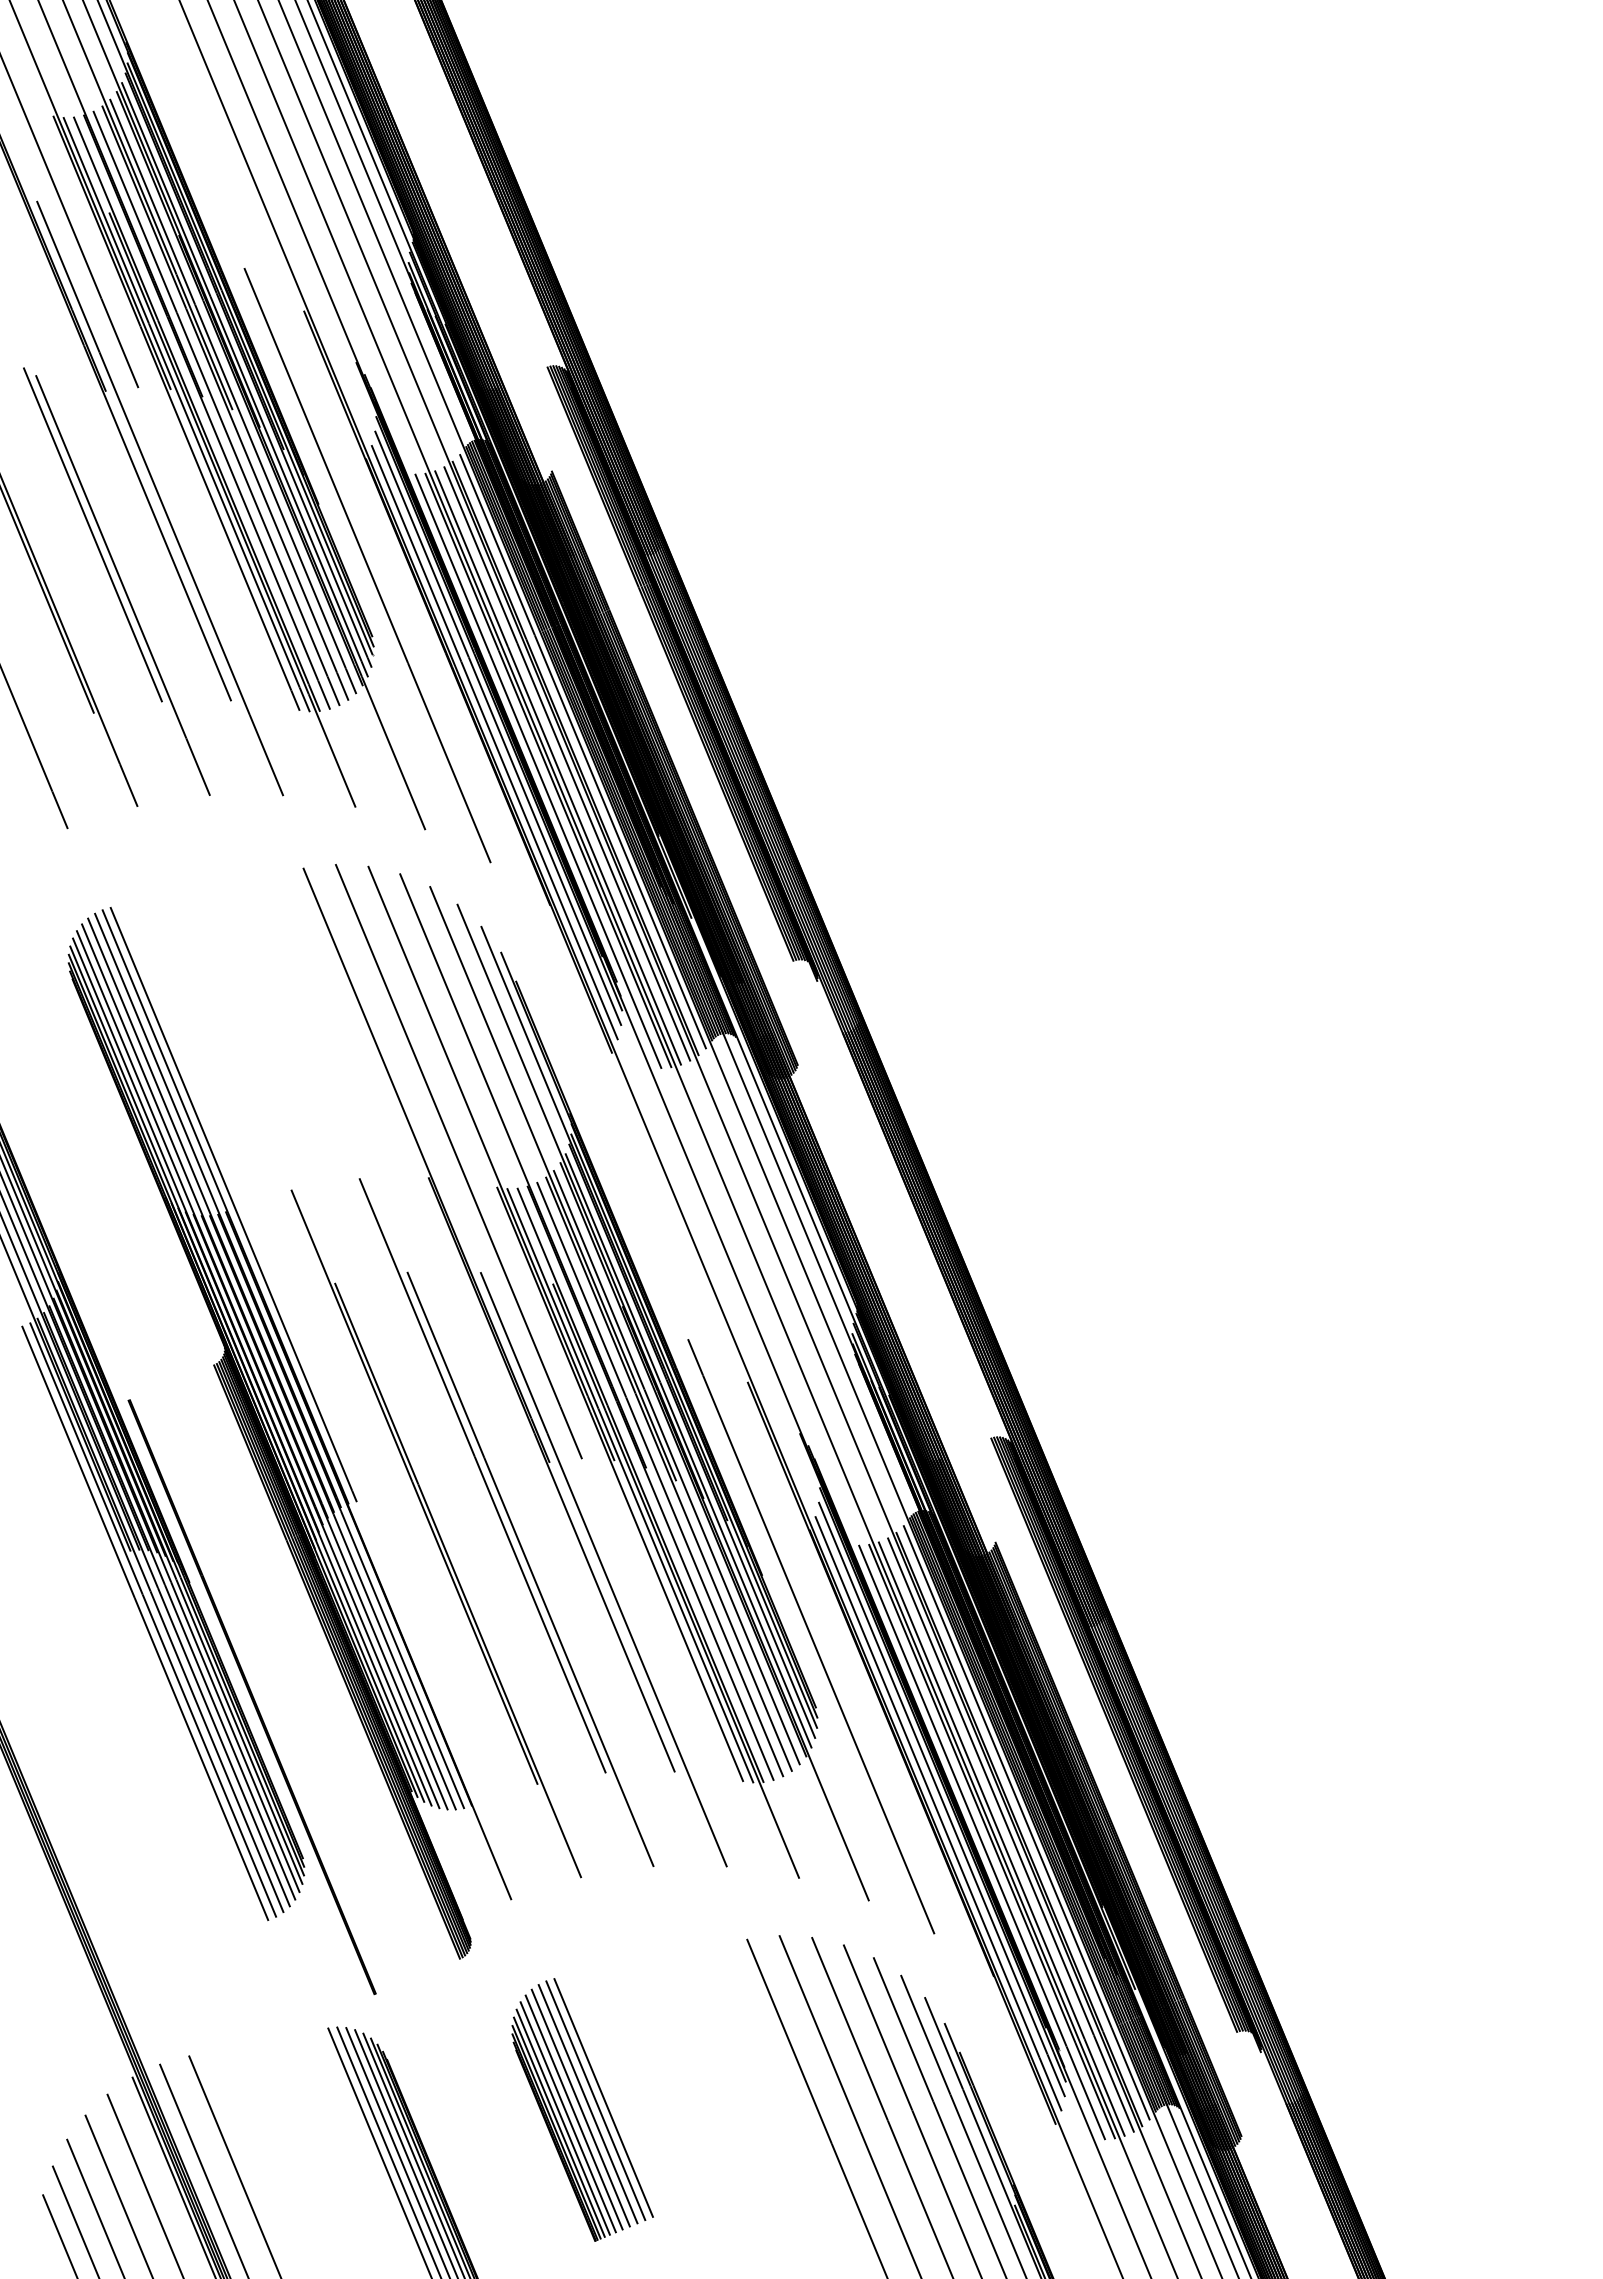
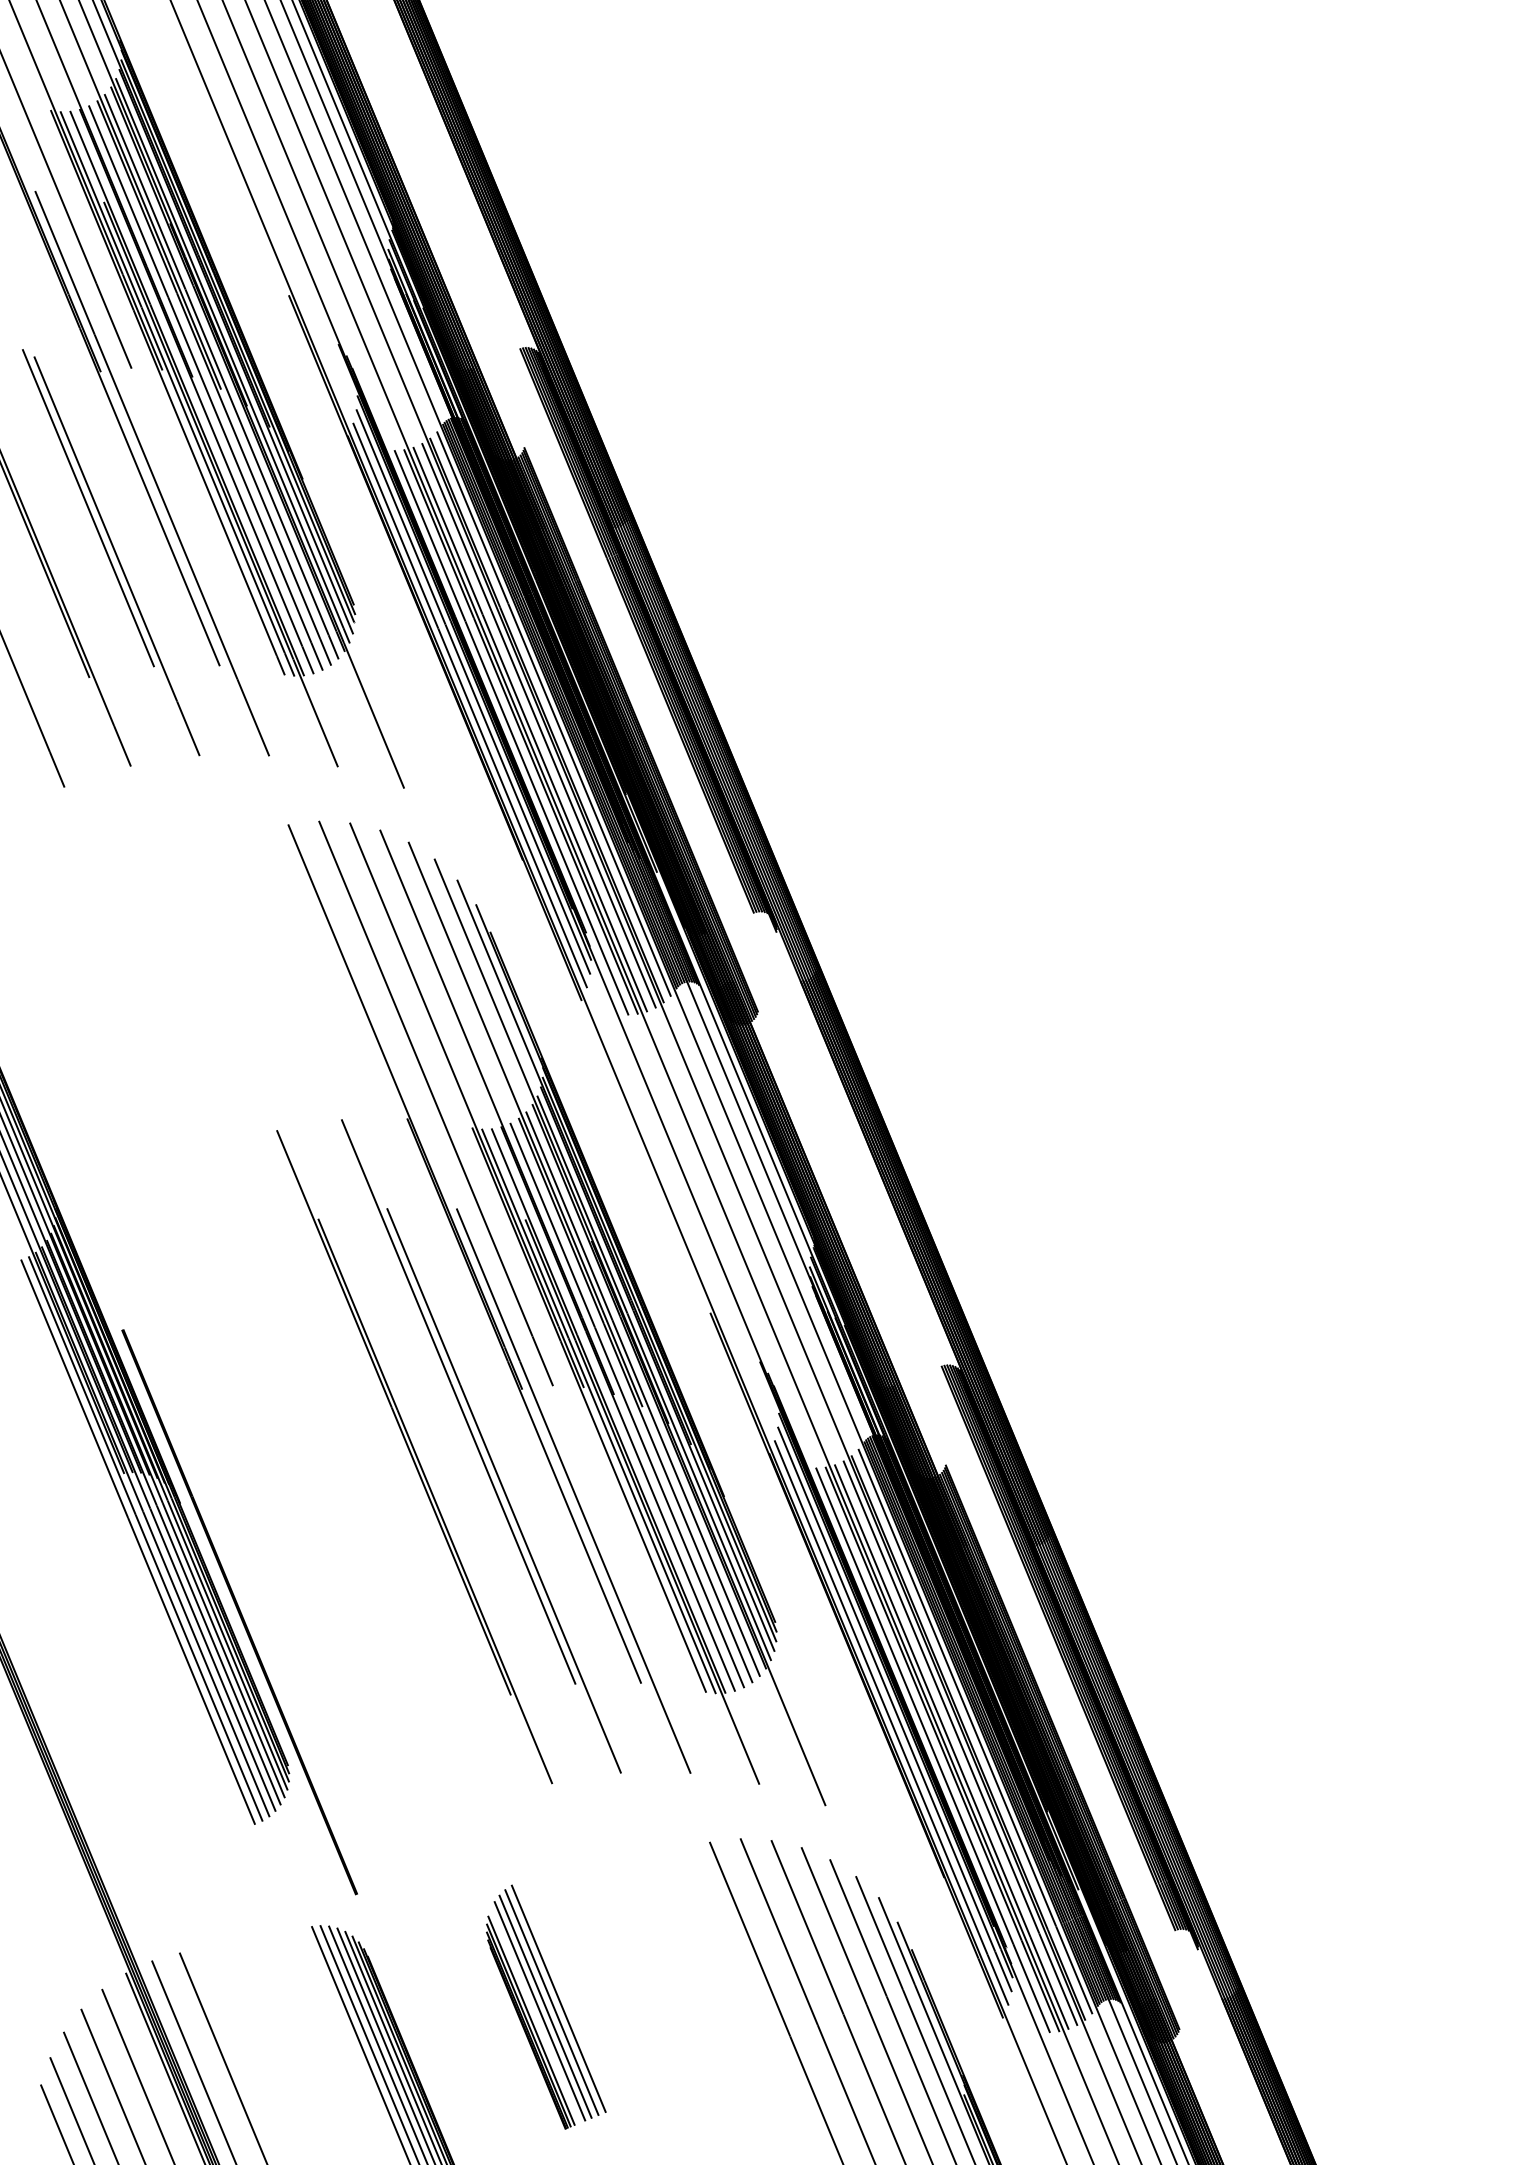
line: (367, 565) -> (349, 537), removed
part: (289, 1433) -> (275, 1361), removed
line: (811, 1636) -> (770, 1554), removed
line: (603, 2097) -> (573, 1992), removed
line: (595, 2100) -> (565, 1995), removed
line: (563, 2121) -> (535, 2015), removed

